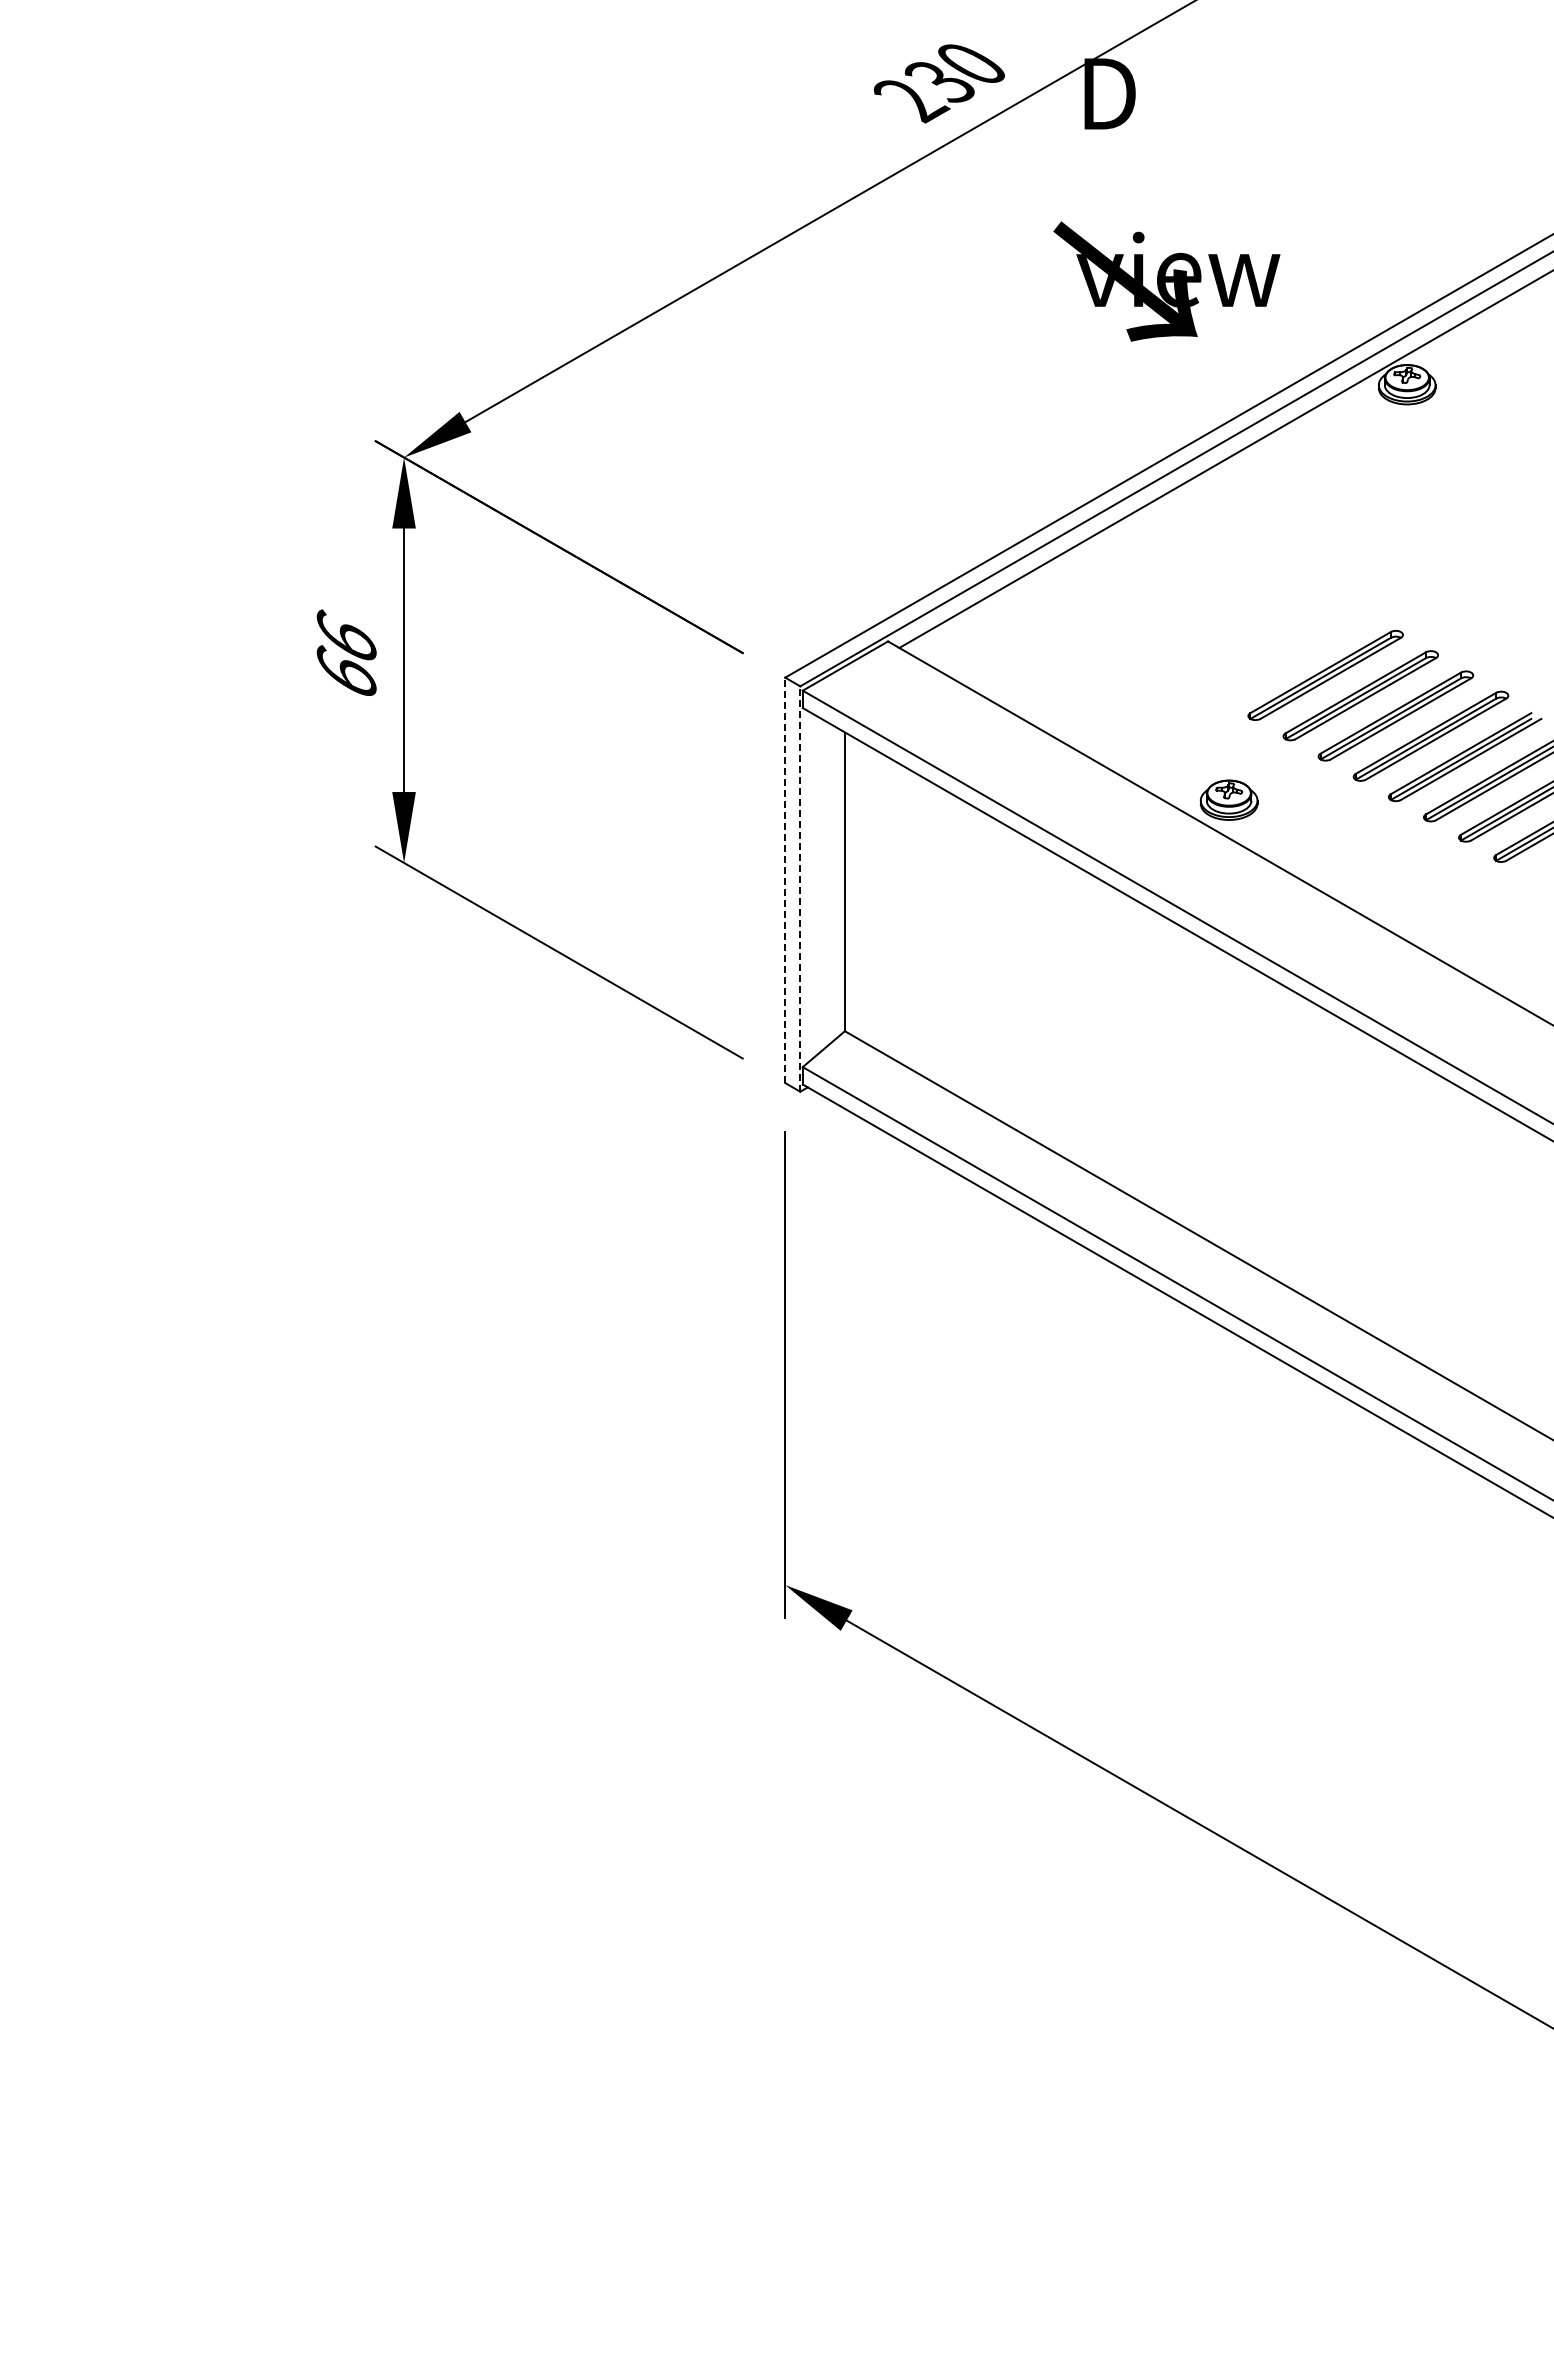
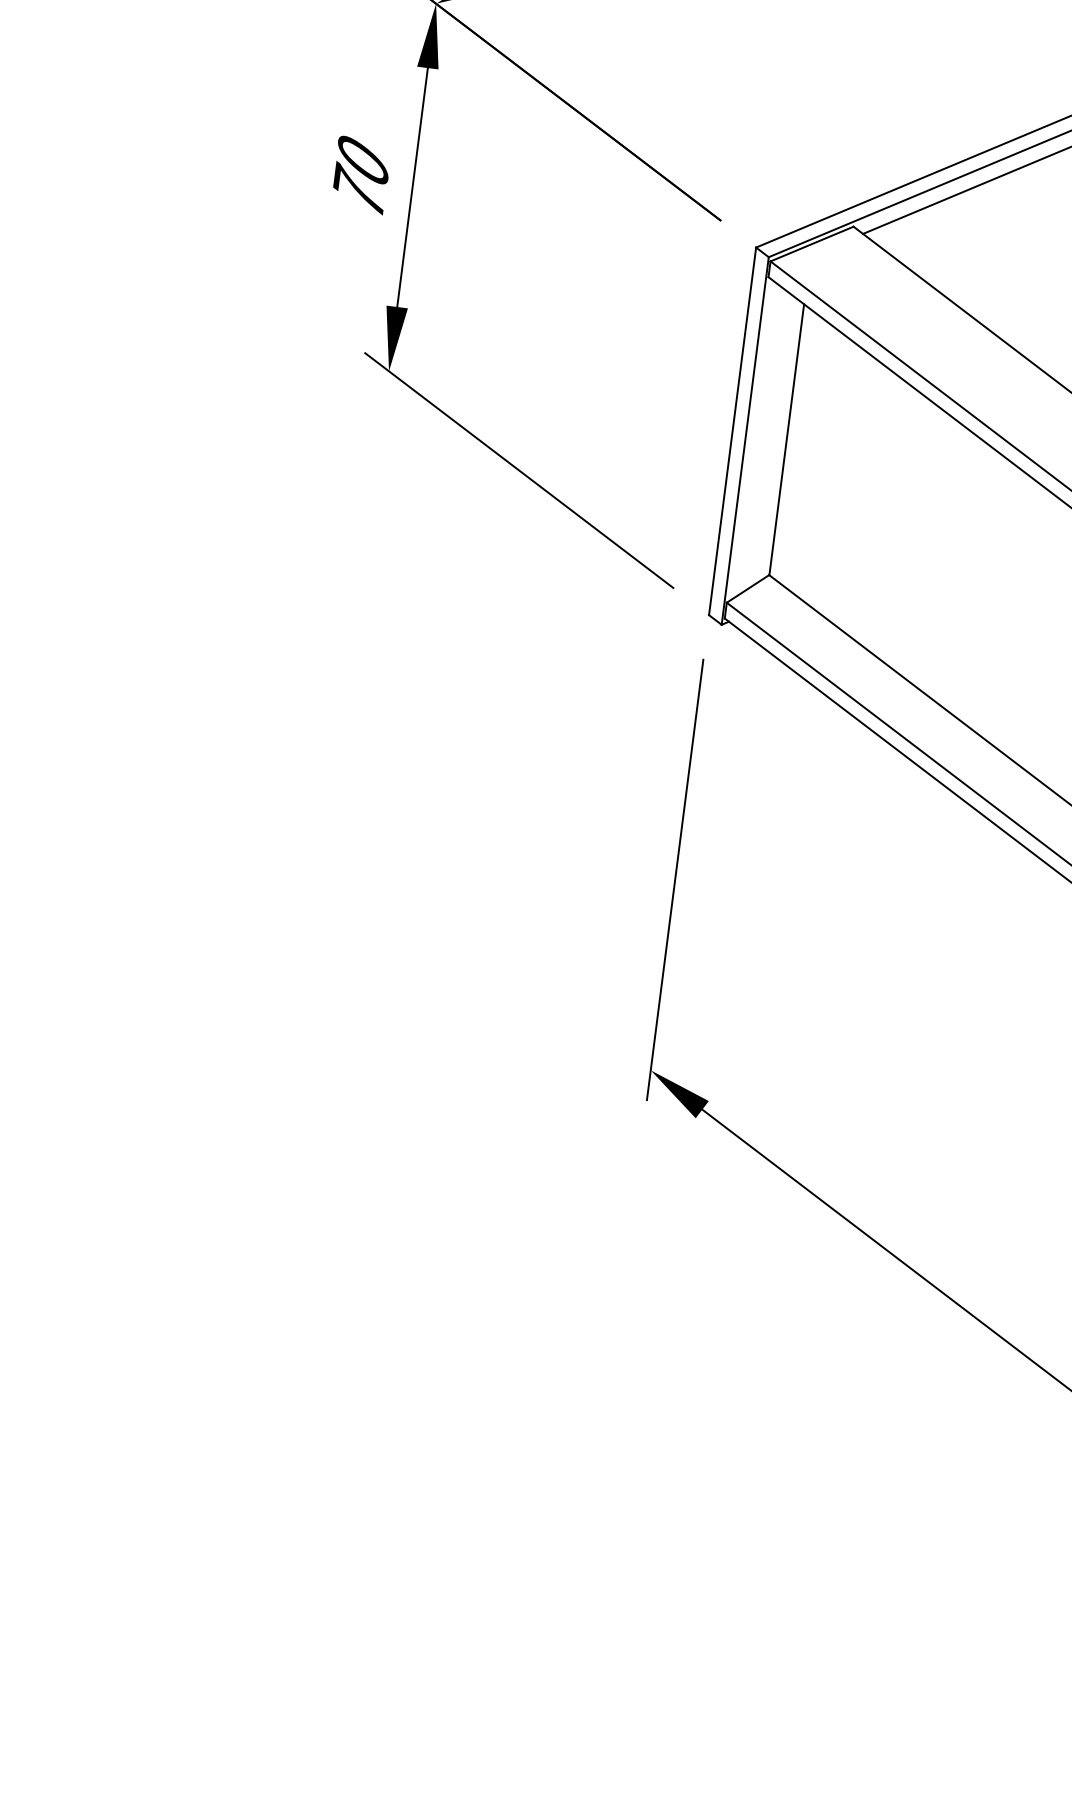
text: (346, 652) -> (361, 173), 66 -> 70
line: (785, 880) -> (732, 431), dashed -> solid
line: (800, 889) -> (745, 441), dashed -> solid

